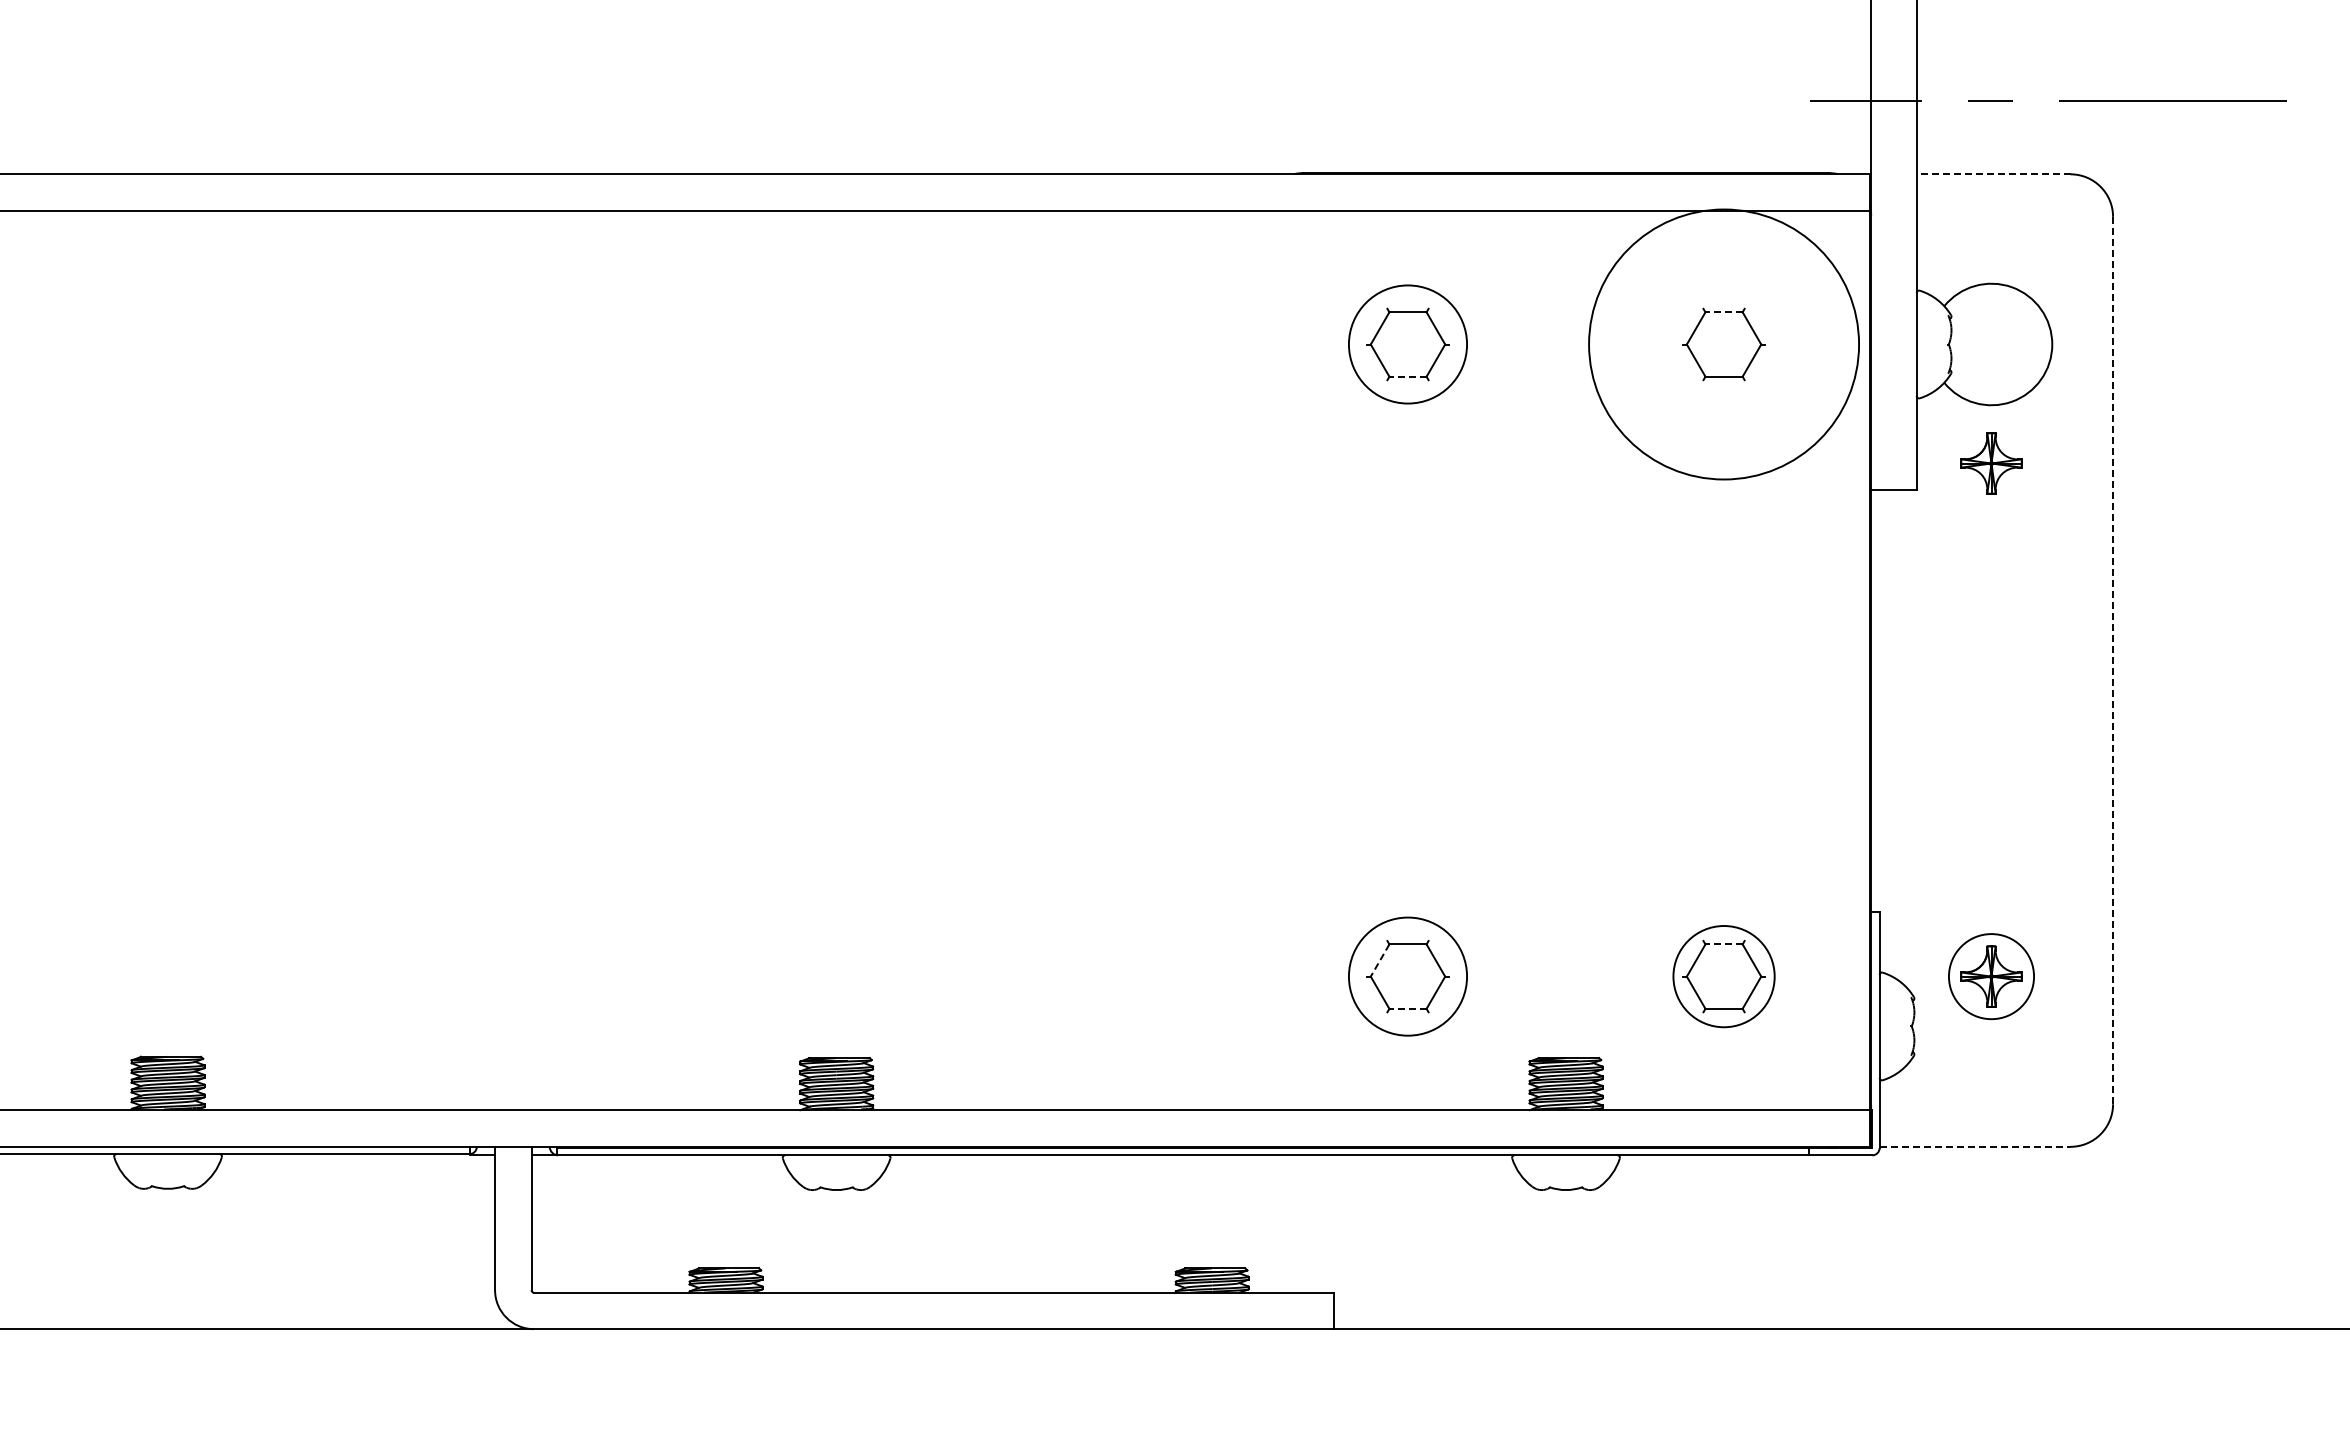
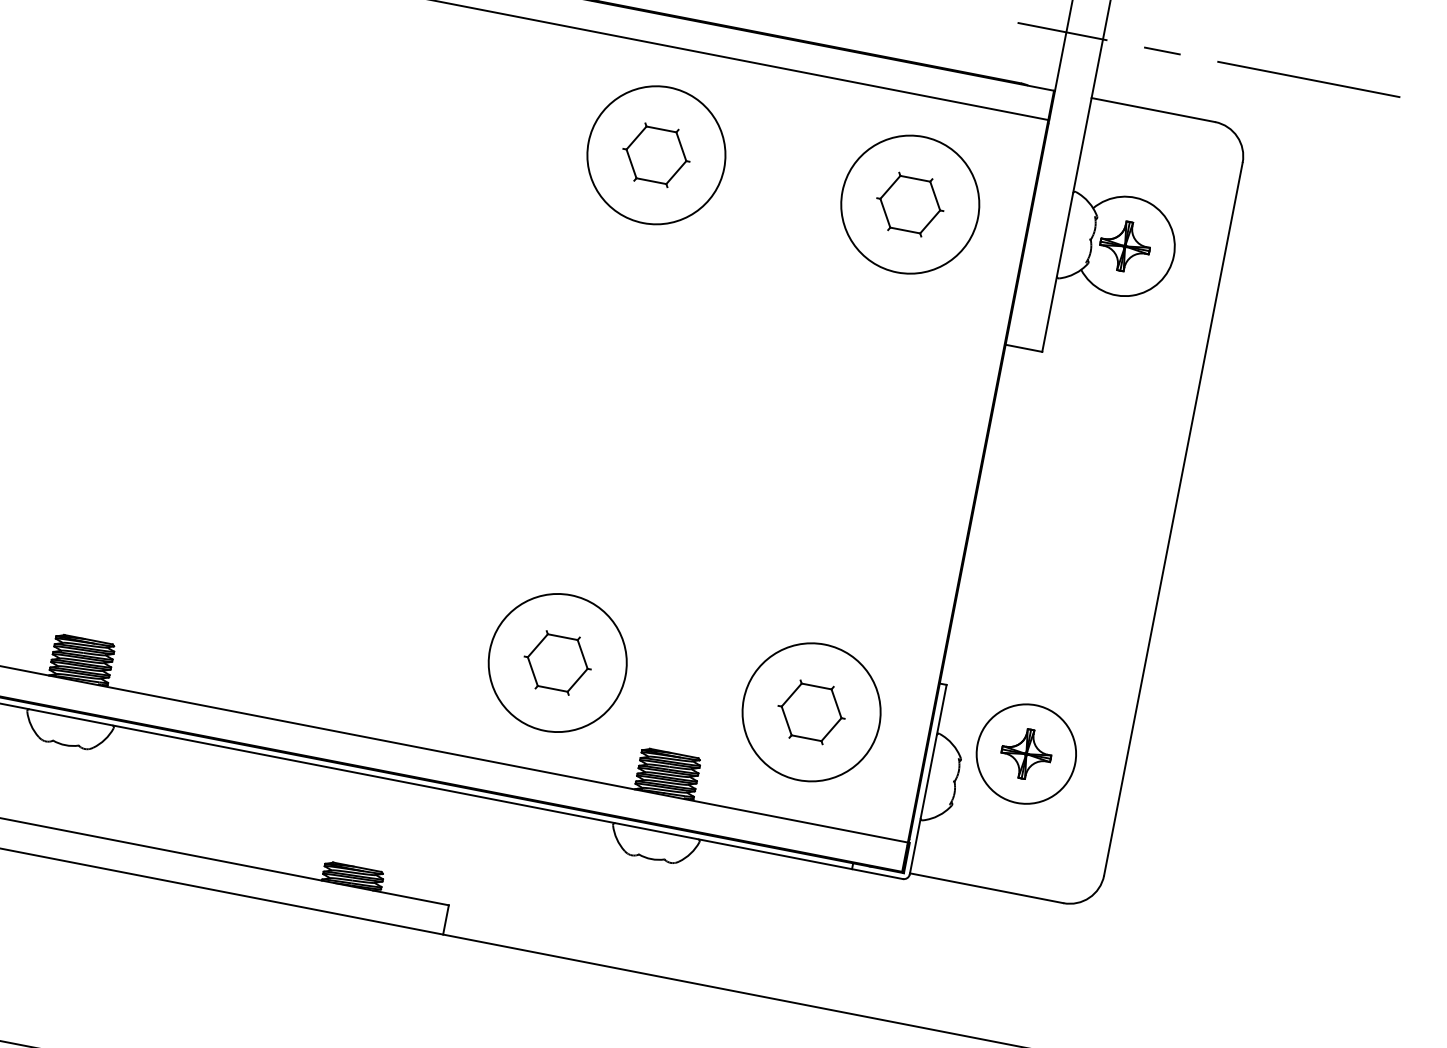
line: (1993, 174) -> (1153, 110), dashed -> solid
line: (1724, 312) -> (915, 179), dashed -> solid
circle: (1407, 344) -> (656, 155), size x1.43
circle: (1723, 344) -> (909, 204), size x0.62
line: (1408, 376) -> (651, 181), dashed -> solid
part: (1991, 463) -> (1125, 246), moved
line: (2113, 660) -> (1173, 519), dashed -> solid
line: (1724, 944) -> (816, 686), dashed -> solid
line: (1380, 960) -> (538, 645), dashed -> solid
circle: (1407, 976) -> (557, 662), size x1.43
circle: (1723, 976) -> (811, 712), size x1.67
circle: (1991, 976) -> (1026, 754), size x1.43
line: (1408, 1008) -> (553, 688), dashed -> solid
line: (1975, 1146) -> (987, 888), dashed -> solid

